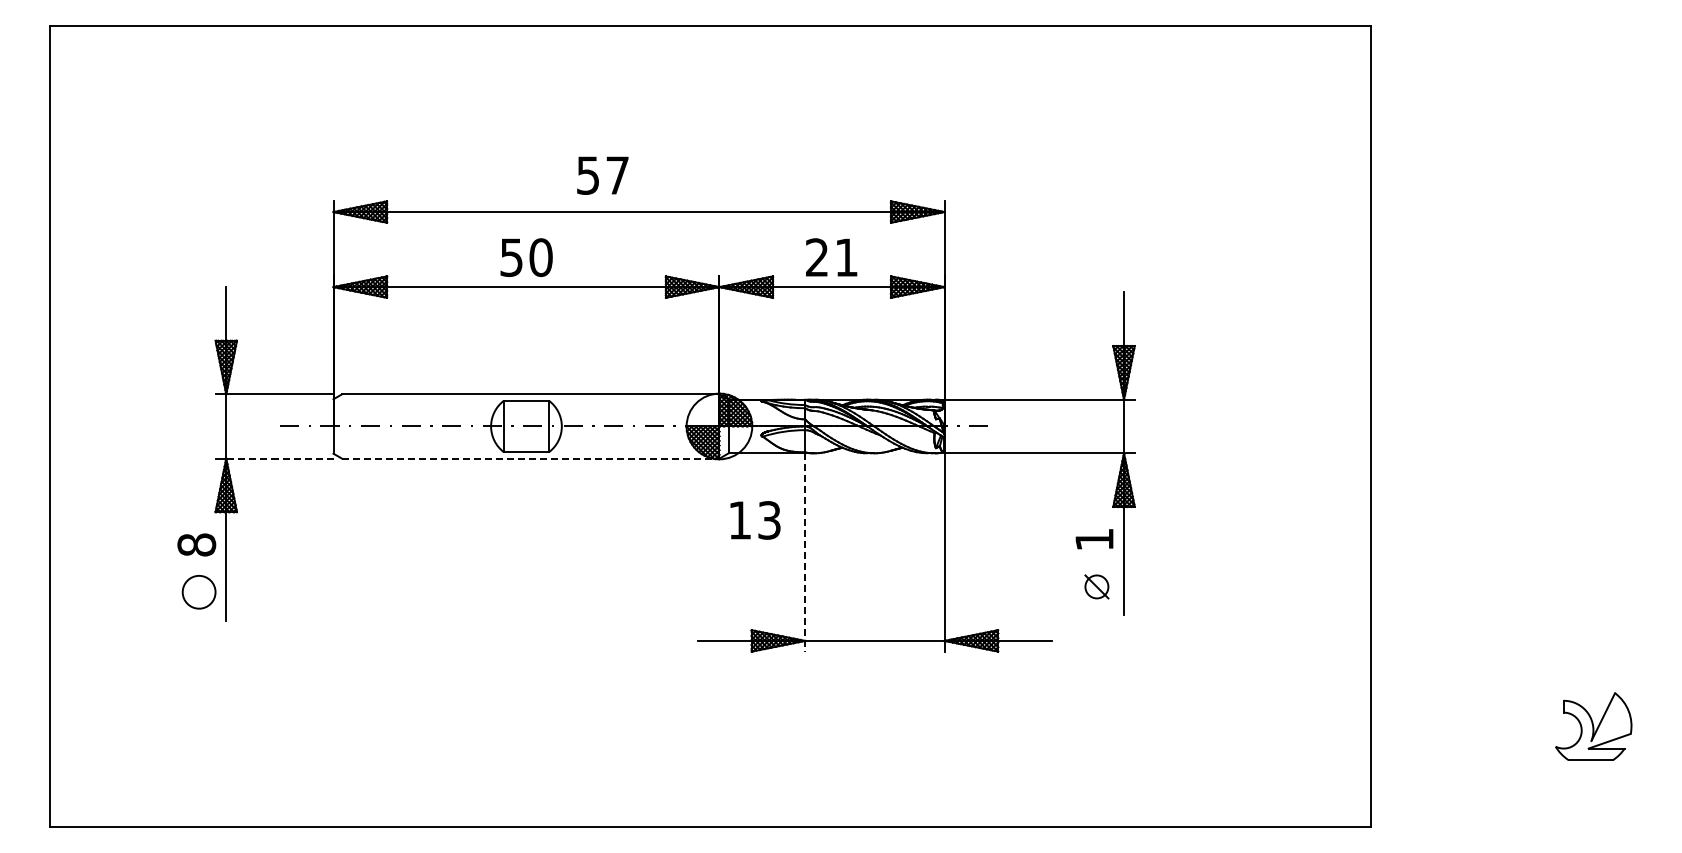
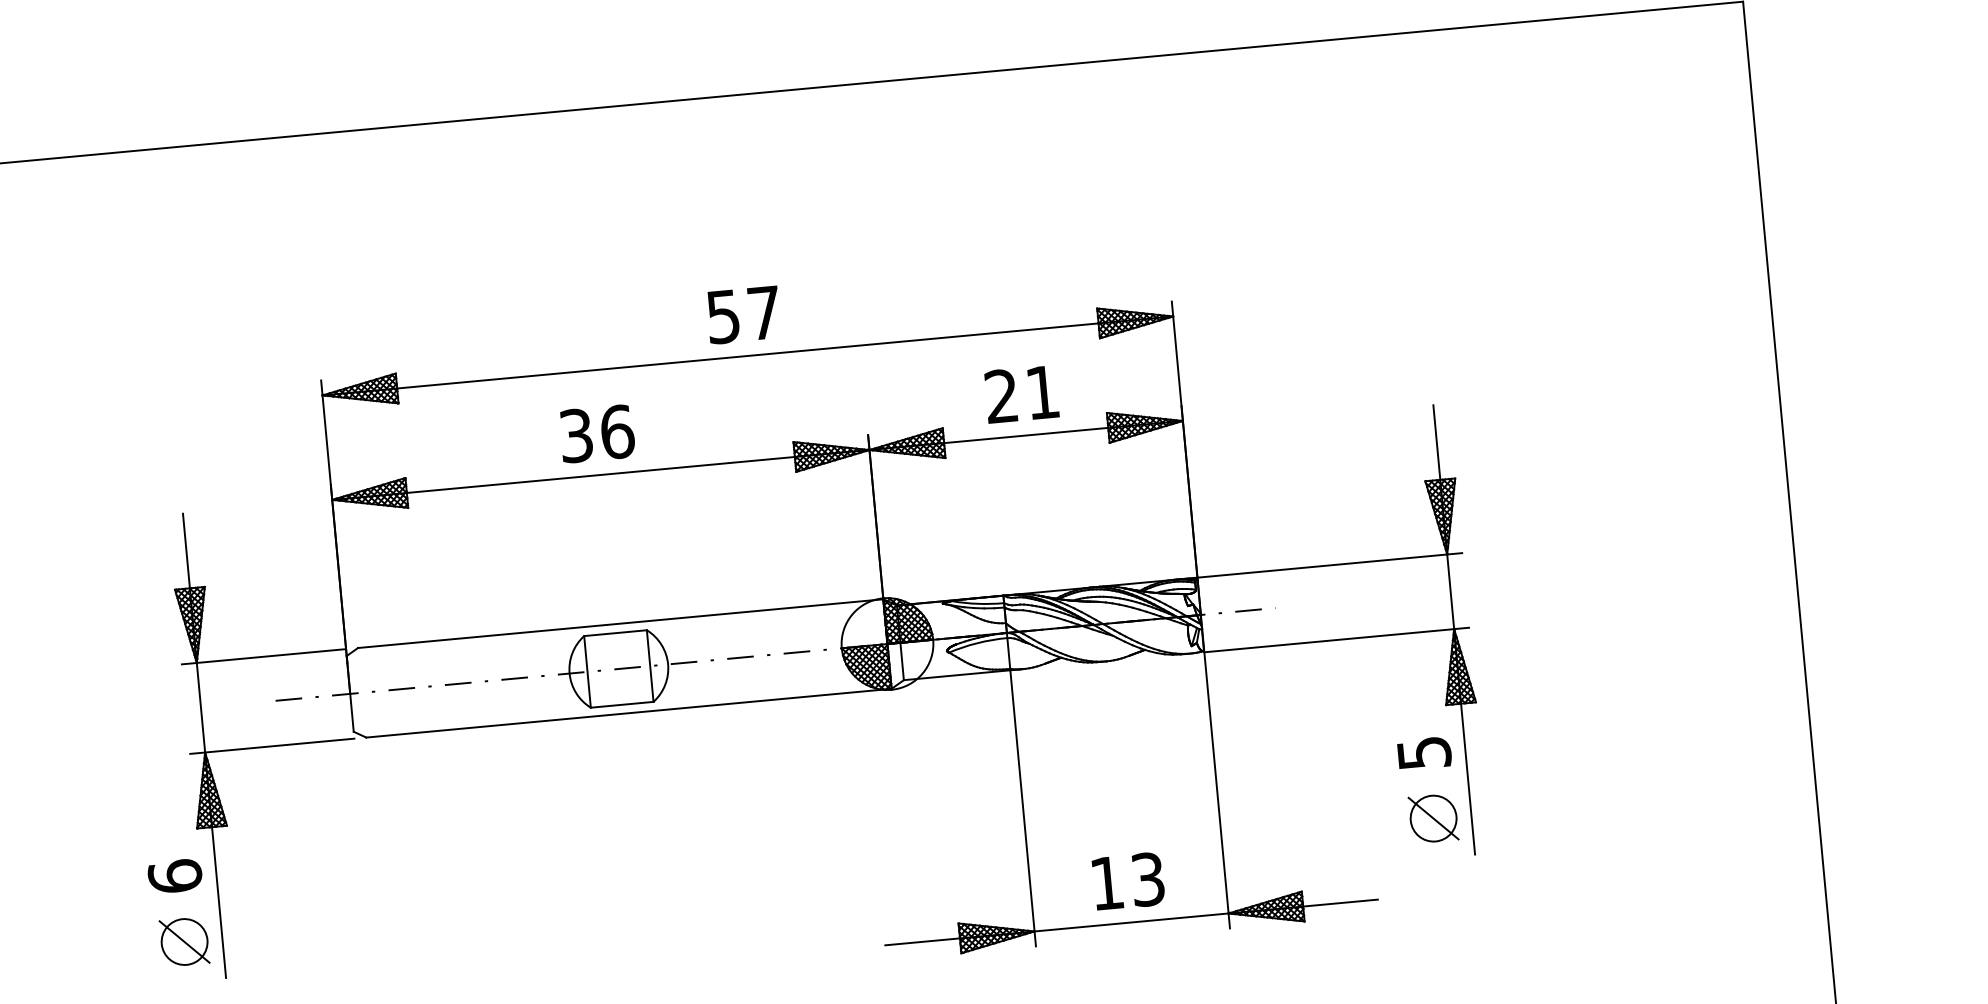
text: (602, 175) -> (743, 314), moved
text: (526, 257) -> (597, 433), 50 -> 36
line: (279, 458) -> (279, 745), dashed -> solid
line: (530, 458) -> (628, 713), dashed -> solid
text: (755, 520) -> (1128, 881), moved
text: (1094, 539) -> (1424, 752), 1 -> 5
text: (196, 544) -> (174, 875), 8 -> 6
line: (805, 552) -> (1023, 808), dashed -> solid
part: (1096, 586) -> (1433, 818), size x1.43
line: (198, 591) -> (183, 941), added

